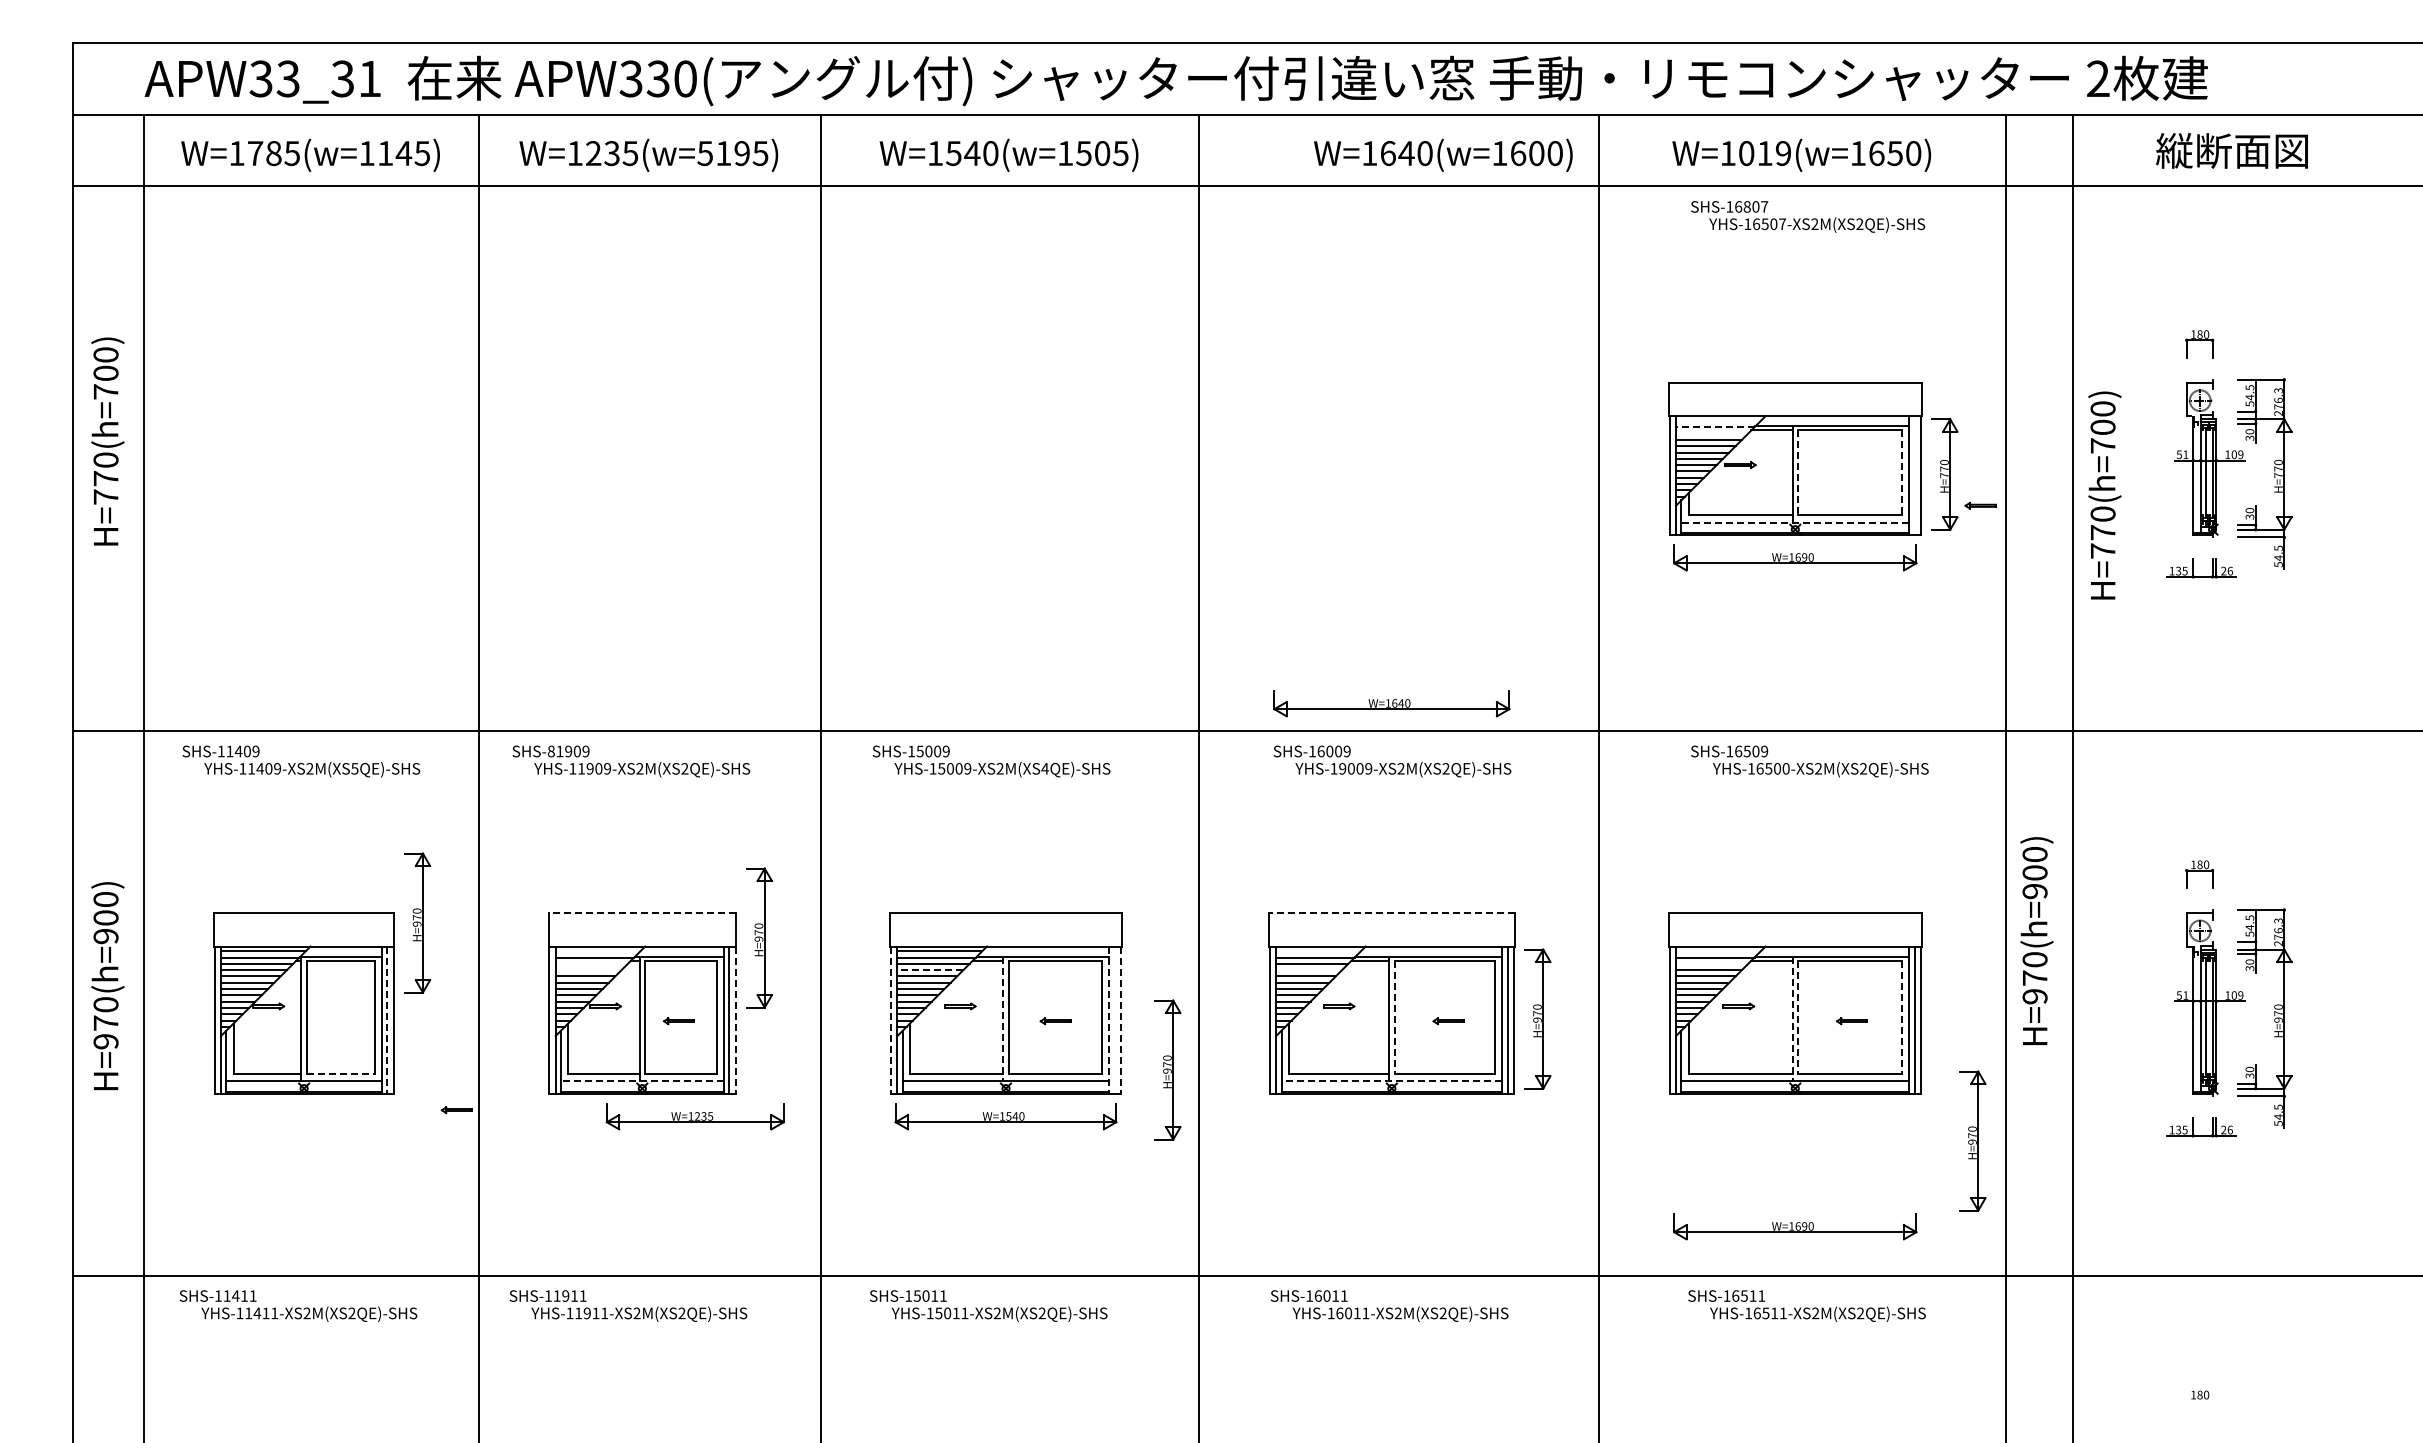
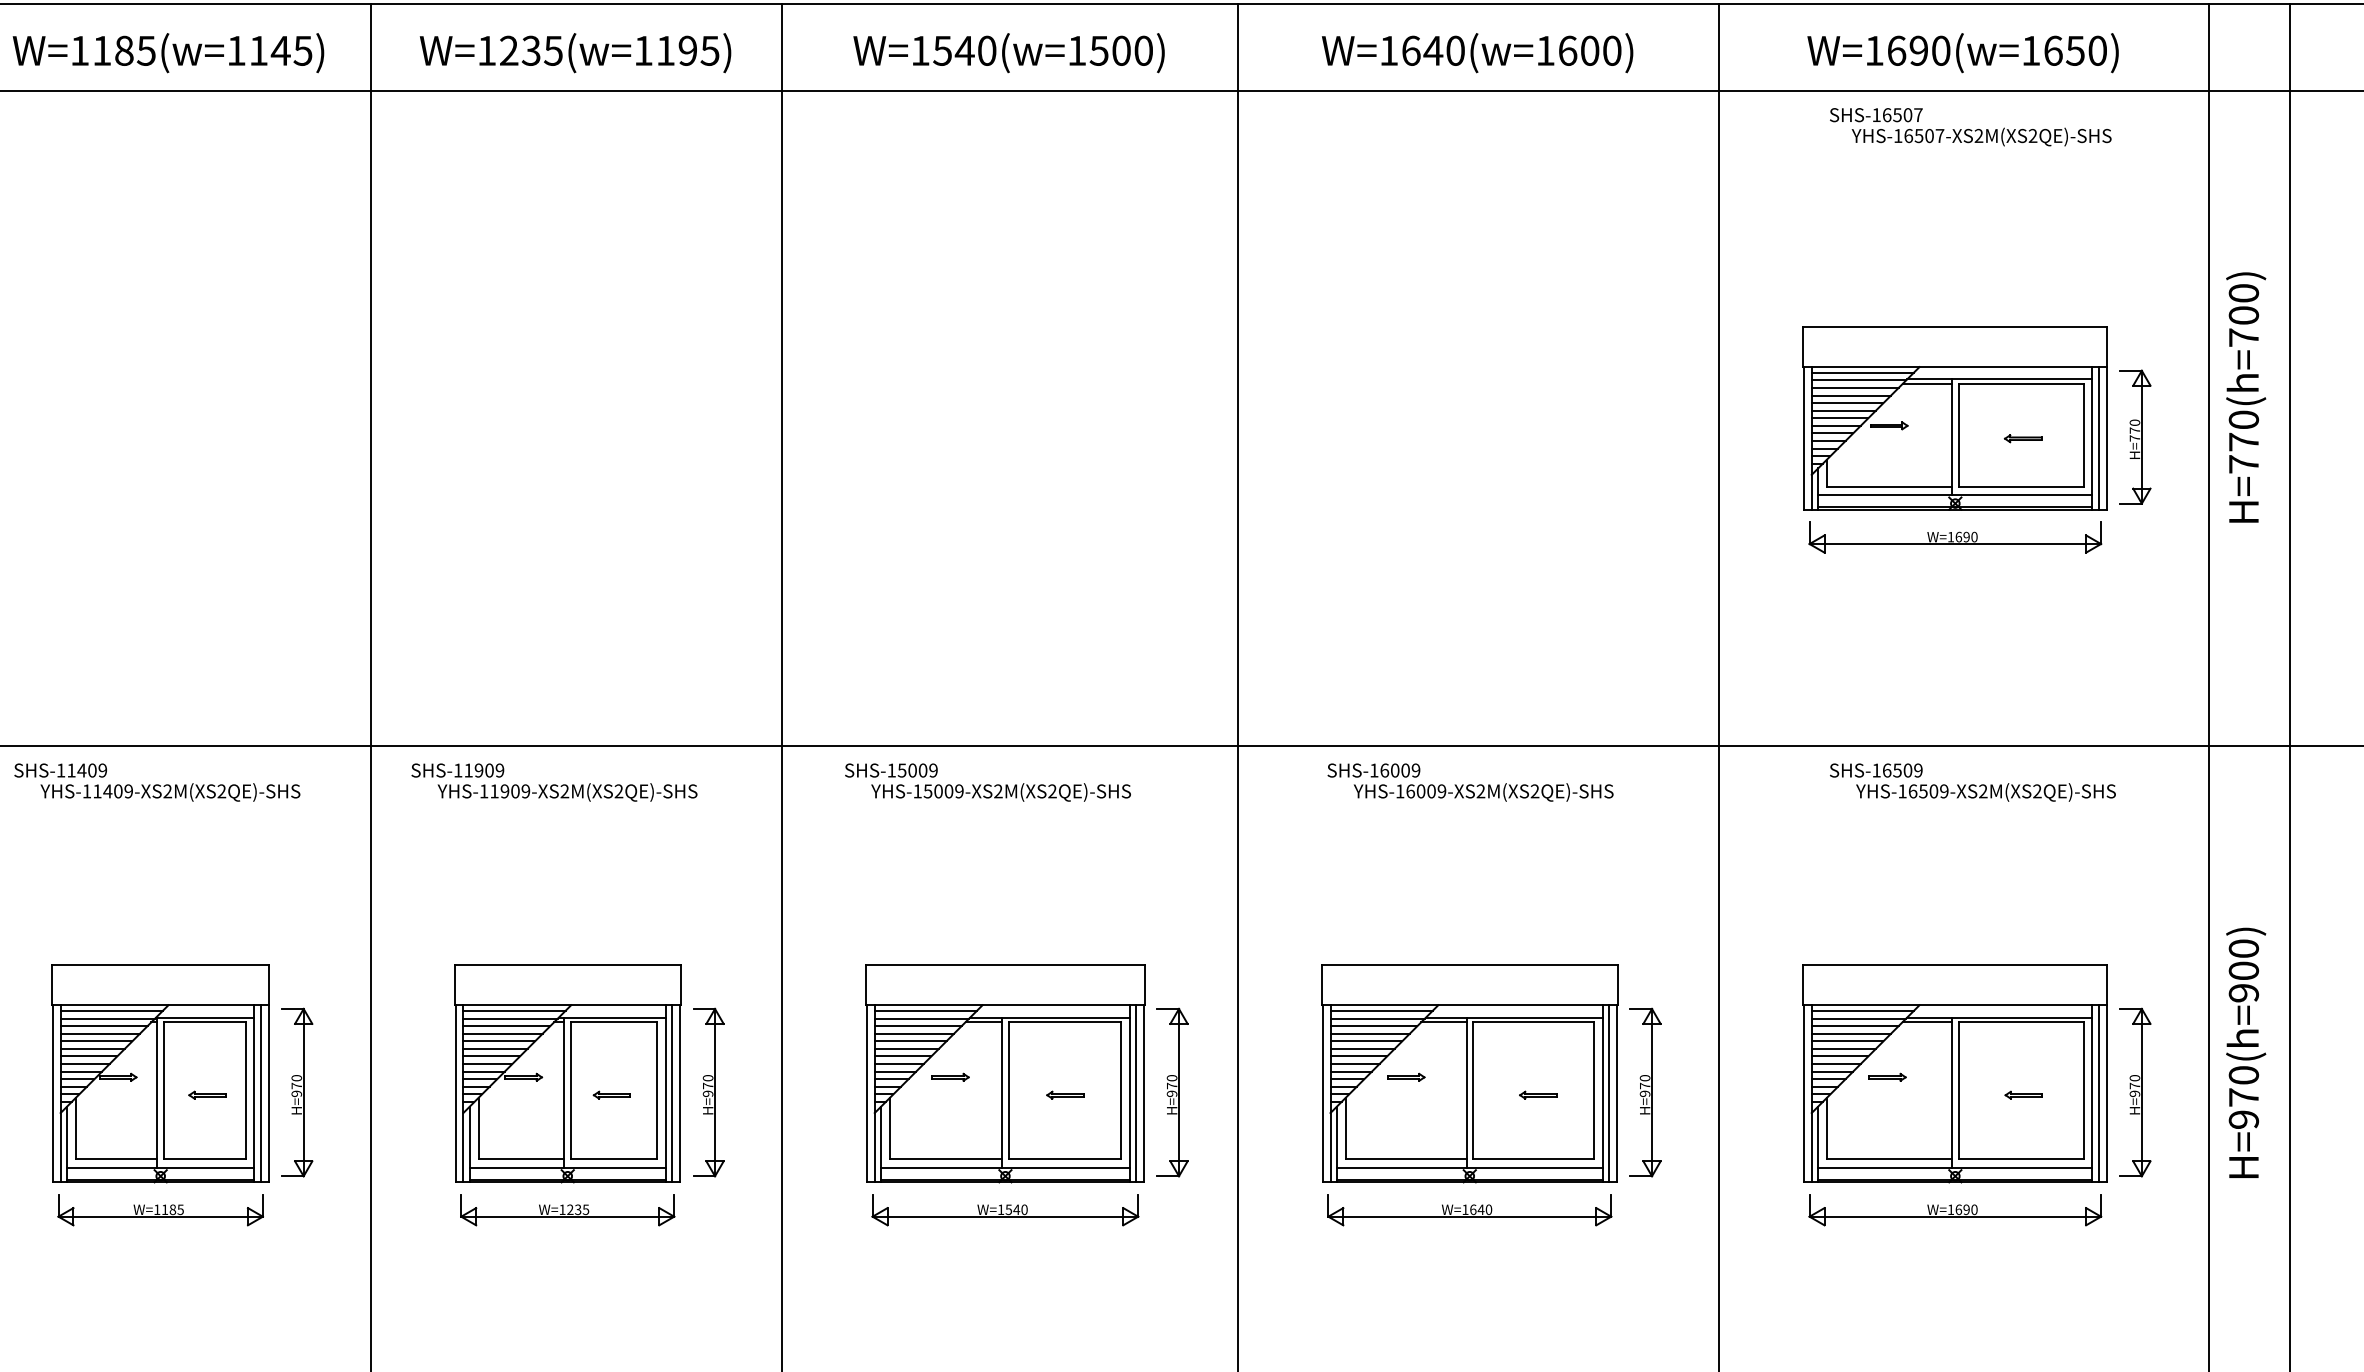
text: (255, 153) -> (102, 50), W=1785(w=1145) -> W=1185(w=1145)
text: (704, 153) -> (642, 50), W=1235(w=5195) -> W=1235(w=1195)
text: (1120, 153) -> (1143, 50), W=1540(w=1505) -> W=1540(w=1500)
text: (1765, 153) -> (1919, 50), W=1019(w=1650) -> W=1690(w=1650)
text: (1443, 154) -> (1477, 52), moved
text: (1746, 206) -> (1896, 114), SHS-16807 -> SHS-16507
line: (1717, 420) -> (1861, 372), added
line: (1714, 427) -> (1858, 380), dashed -> solid
line: (1711, 433) -> (1854, 387), added
line: (1798, 472) -> (1959, 434), dashed -> solid
line: (1902, 472) -> (2084, 434), dashed -> solid
line: (1914, 475) -> (2098, 438), added
text: (2104, 495) -> (2245, 397), moved
part: (1980, 505) -> (2022, 438), moved
line: (1795, 522) -> (1955, 494), dashed -> solid
part: (1391, 703) -> (1469, 1209), moved
text: (550, 751) -> (457, 770), SHS-81909 -> SHS-11909
text: (354, 768) -> (221, 791), YHS-11409-XS2M(XS5QE)-SHS -> YHS-11409-XS2M(XS2QE)-SHS
text: (1044, 768) -> (1051, 791), YHS-15009-XS2M(XS4QE)-SHS -> YHS-15009-XS2M(XS2QE)-SHS
text: (1342, 768) -> (1410, 791), YHS-19009-XS2M(XS2QE)-SHS -> YHS-16009-XS2M(XS2QE)-SHS
text: (1785, 768) -> (1943, 791), YHS-16500-XS2M(XS2QE)-SHS -> YHS-16509-XS2M(XS2QE)-SHS
line: (642, 912) -> (567, 964), dashed -> solid
line: (1391, 912) -> (1469, 964), dashed -> solid
part: (417, 922) -> (297, 1091), moved
part: (759, 937) -> (708, 1091), moved
text: (2036, 941) -> (2245, 1053), moved
line: (597, 951) -> (513, 1011), added
line: (1318, 951) -> (1381, 1011), added
line: (1717, 951) -> (1861, 1011), added
line: (591, 963) -> (506, 1025), added
line: (1711, 963) -> (1854, 1025), added
line: (588, 970) -> (502, 1034), added
line: (930, 970) -> (914, 1034), dashed -> solid
line: (1309, 970) -> (1370, 1034), added
line: (1394, 1017) -> (1472, 1090), dashed -> solid
line: (1798, 1017) -> (1959, 1090), dashed -> solid
line: (1902, 1017) -> (2084, 1090), dashed -> solid
line: (1003, 1019) -> (1002, 1093), dashed -> solid
line: (1114, 1019) -> (1135, 1093), added
line: (1792, 1019) -> (1951, 1093), dashed -> solid
line: (387, 1020) -> (261, 1094), dashed -> solid
line: (735, 1020) -> (679, 1094), dashed -> solid
line: (891, 1020) -> (867, 1094), dashed -> solid
line: (1109, 1020) -> (1129, 1094), dashed -> solid
line: (1121, 1020) -> (1144, 1094), dashed -> solid
part: (1167, 1069) -> (1172, 1091), moved
line: (340, 1074) -> (204, 1159), dashed -> solid
line: (641, 1081) -> (566, 1167), dashed -> solid
line: (1391, 1081) -> (1469, 1167), dashed -> solid
part: (456, 1110) -> (206, 1095), moved
part: (304, 1116) -> (161, 1209), added
part: (694, 1116) -> (566, 1209), moved
part: (1972, 1140) -> (2134, 1091), moved
part: (1795, 1226) -> (1955, 1209), moved

